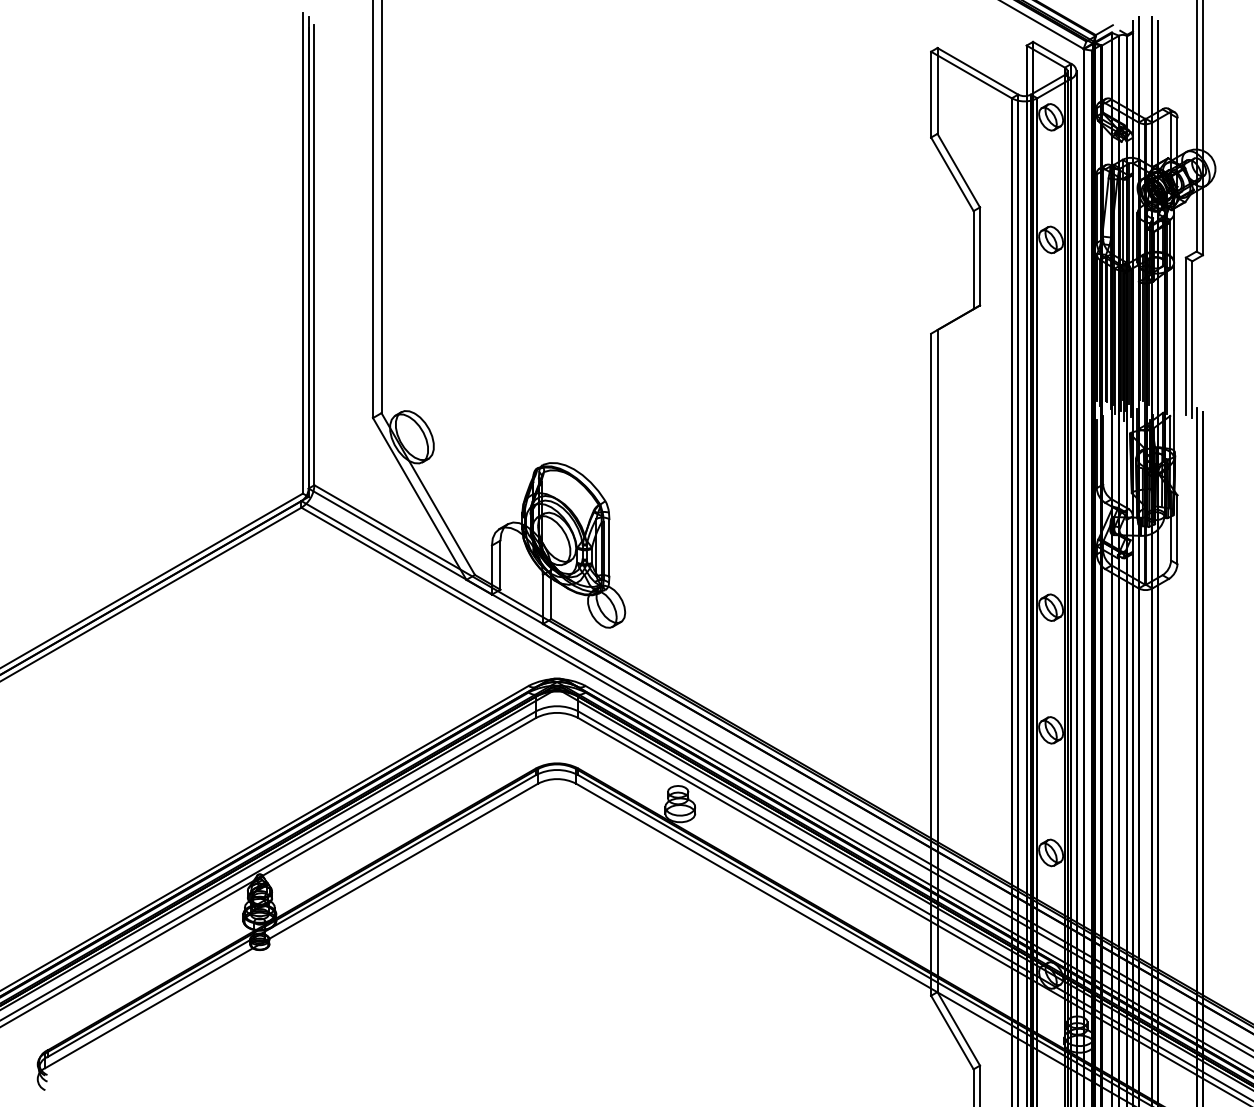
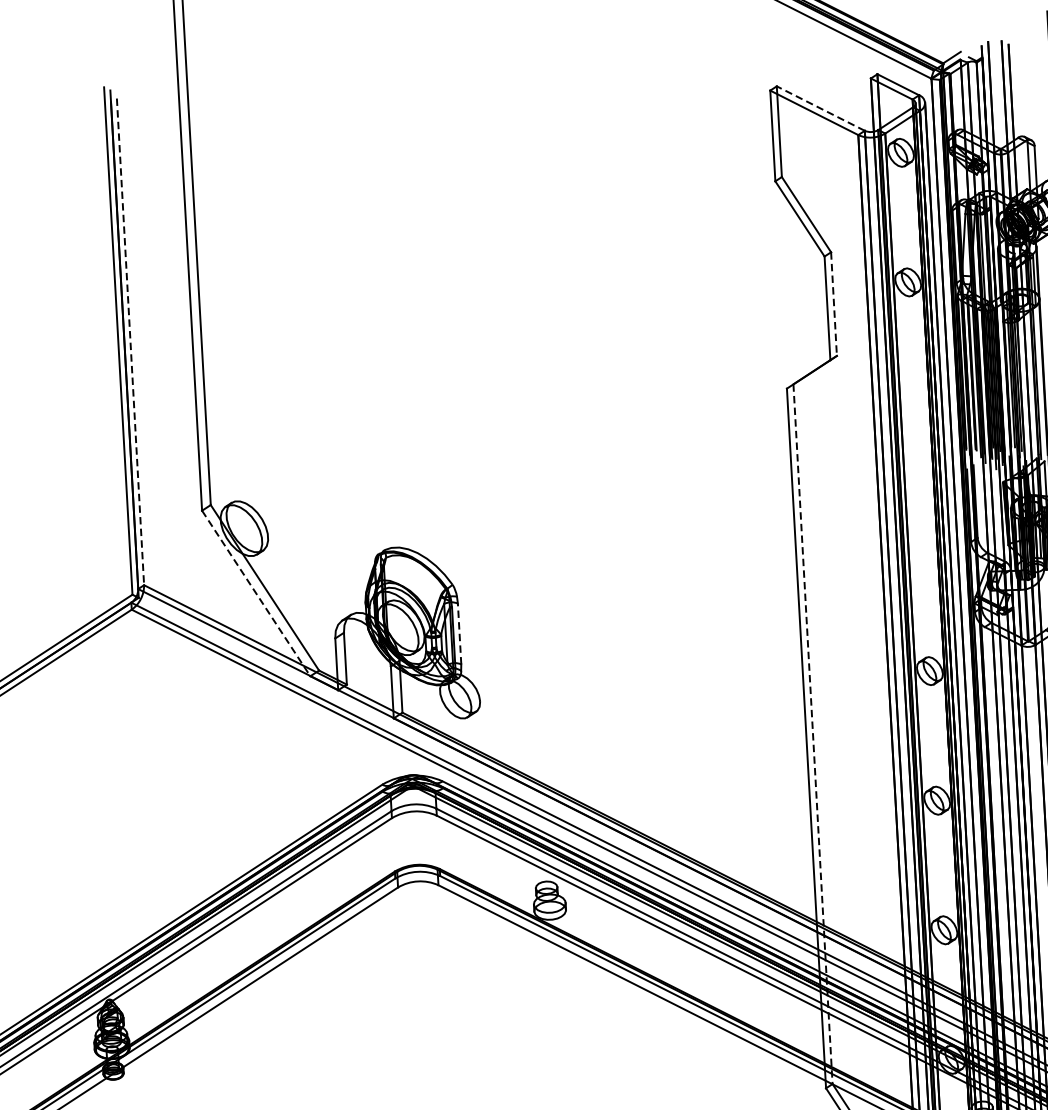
line: (977, 71) -> (820, 108), solid -> dashed
line: (314, 255) -> (130, 342), solid -> dashed
line: (979, 256) -> (833, 304), solid -> dashed
line: (419, 499) -> (256, 594), solid -> dashed
line: (609, 547) -> (459, 633), solid -> dashed
line: (937, 661) -> (813, 734), solid -> dashed

